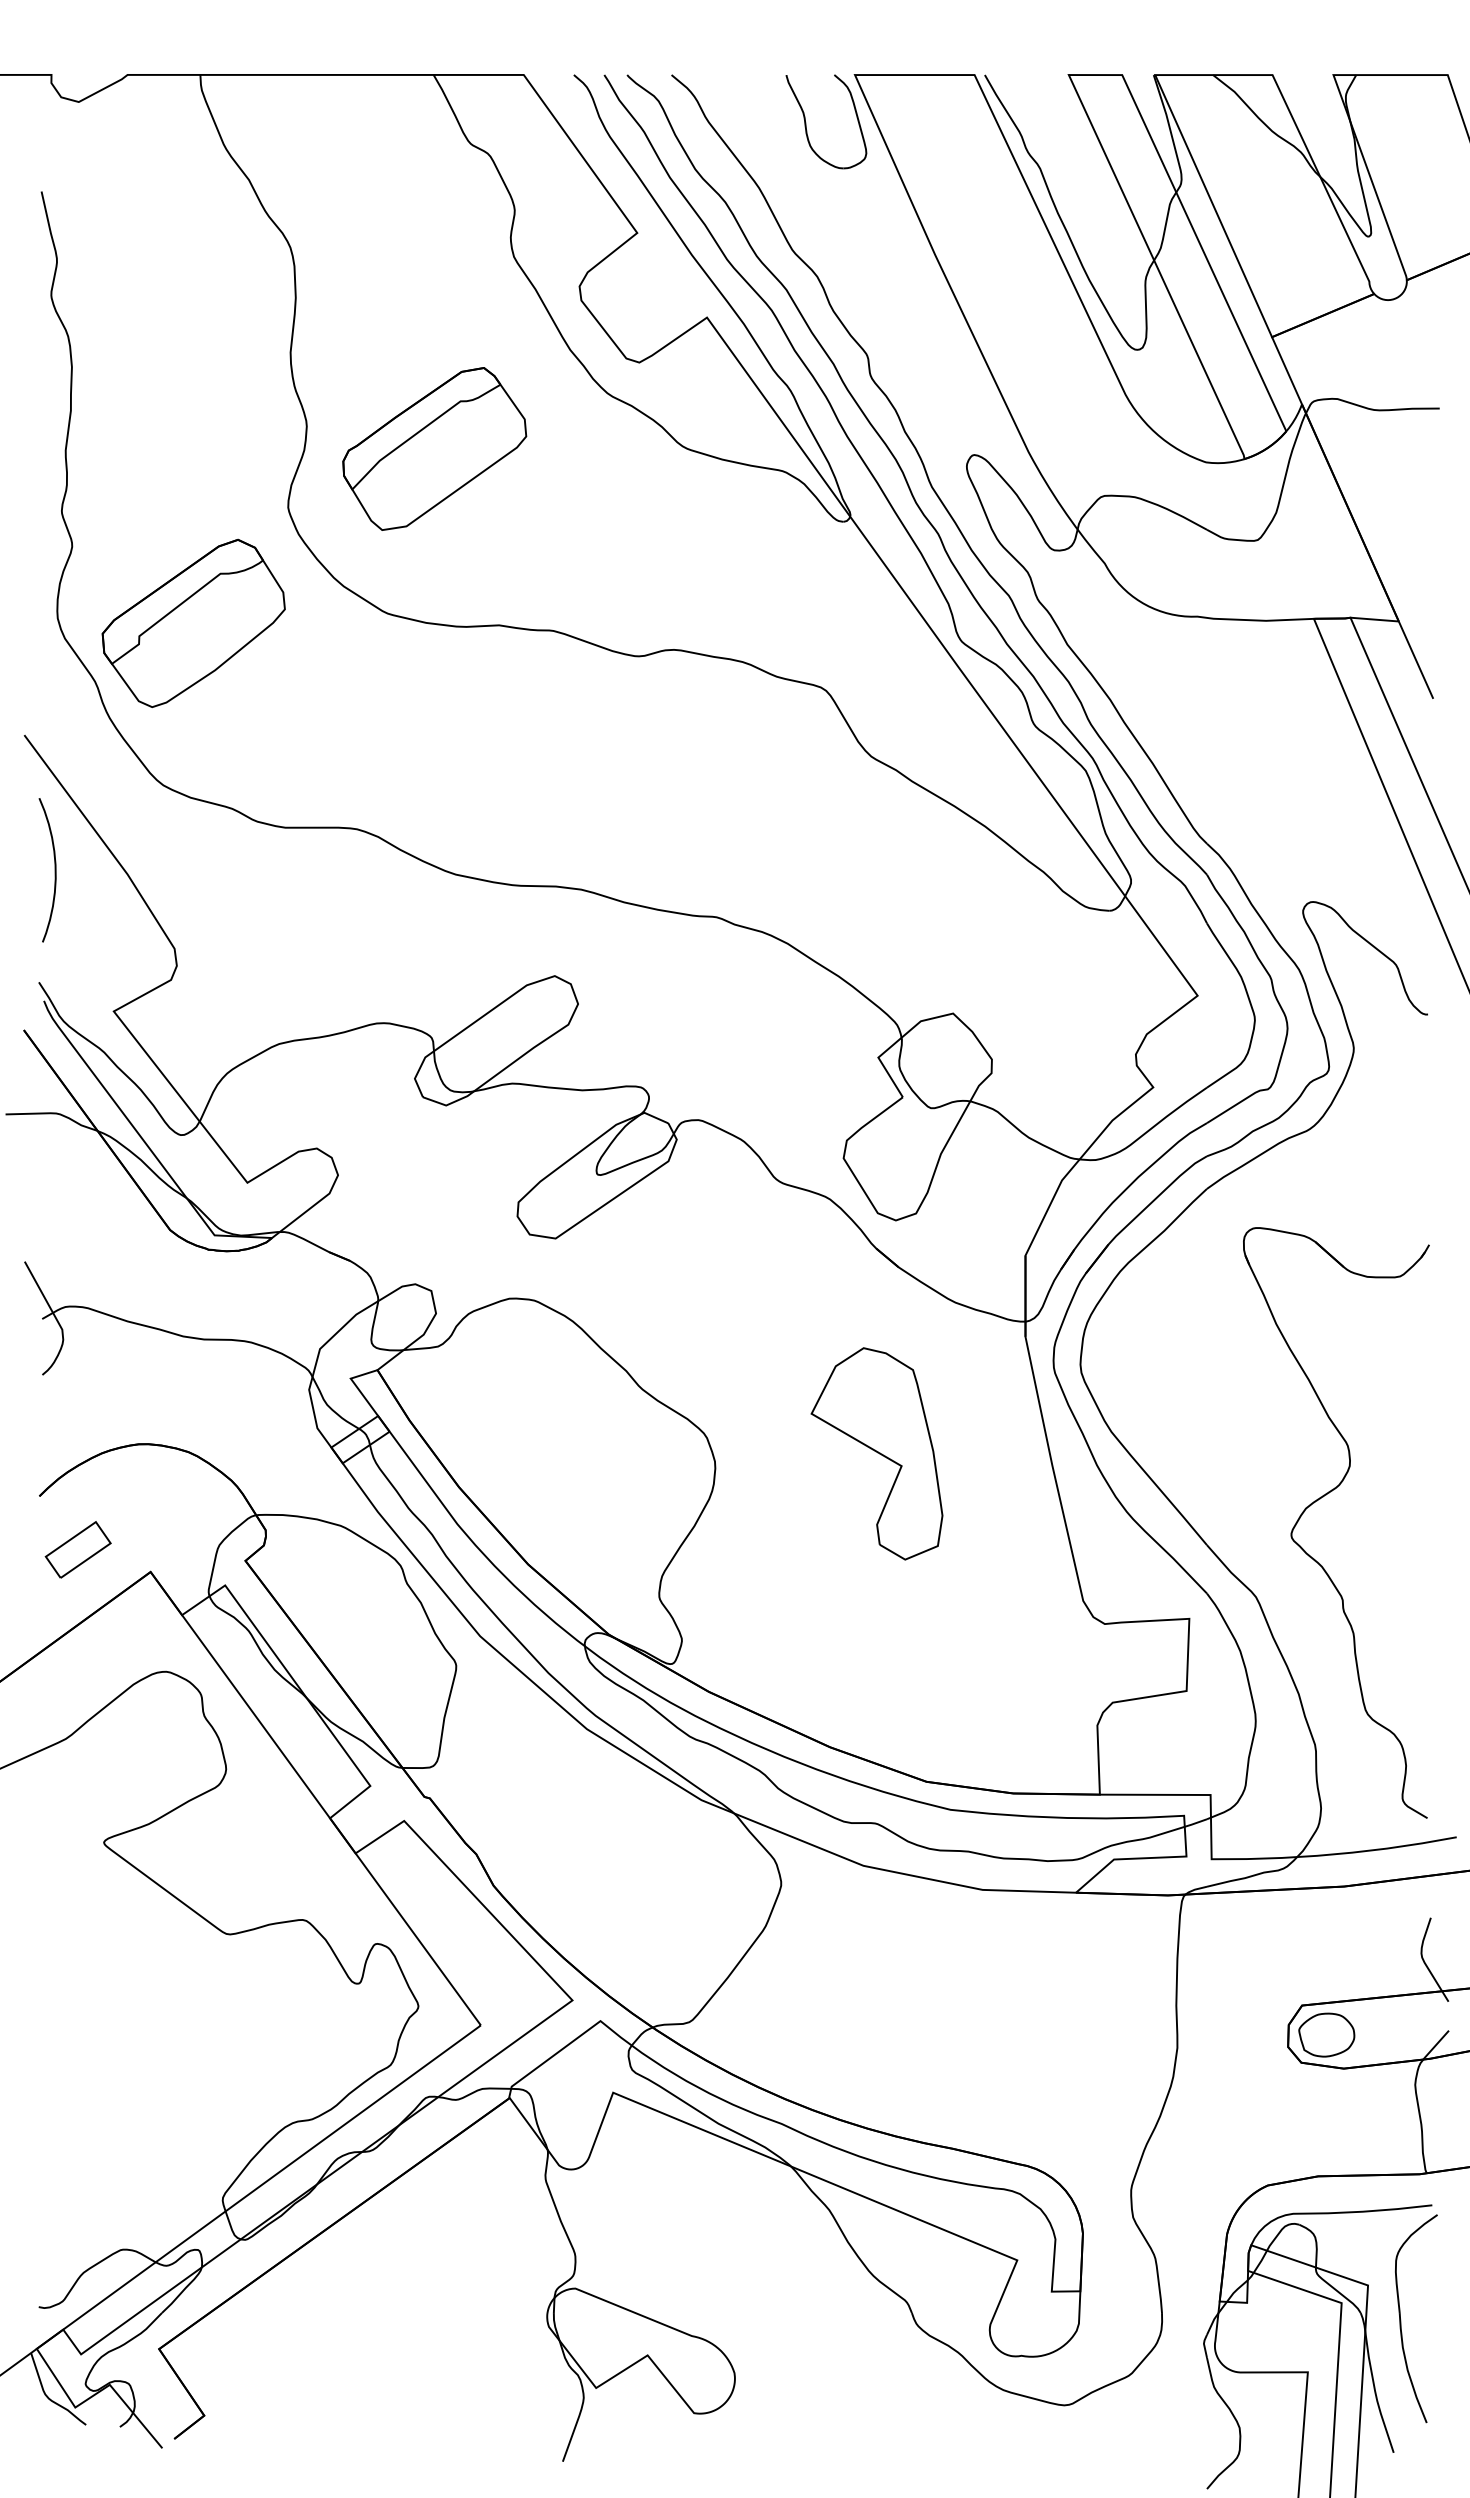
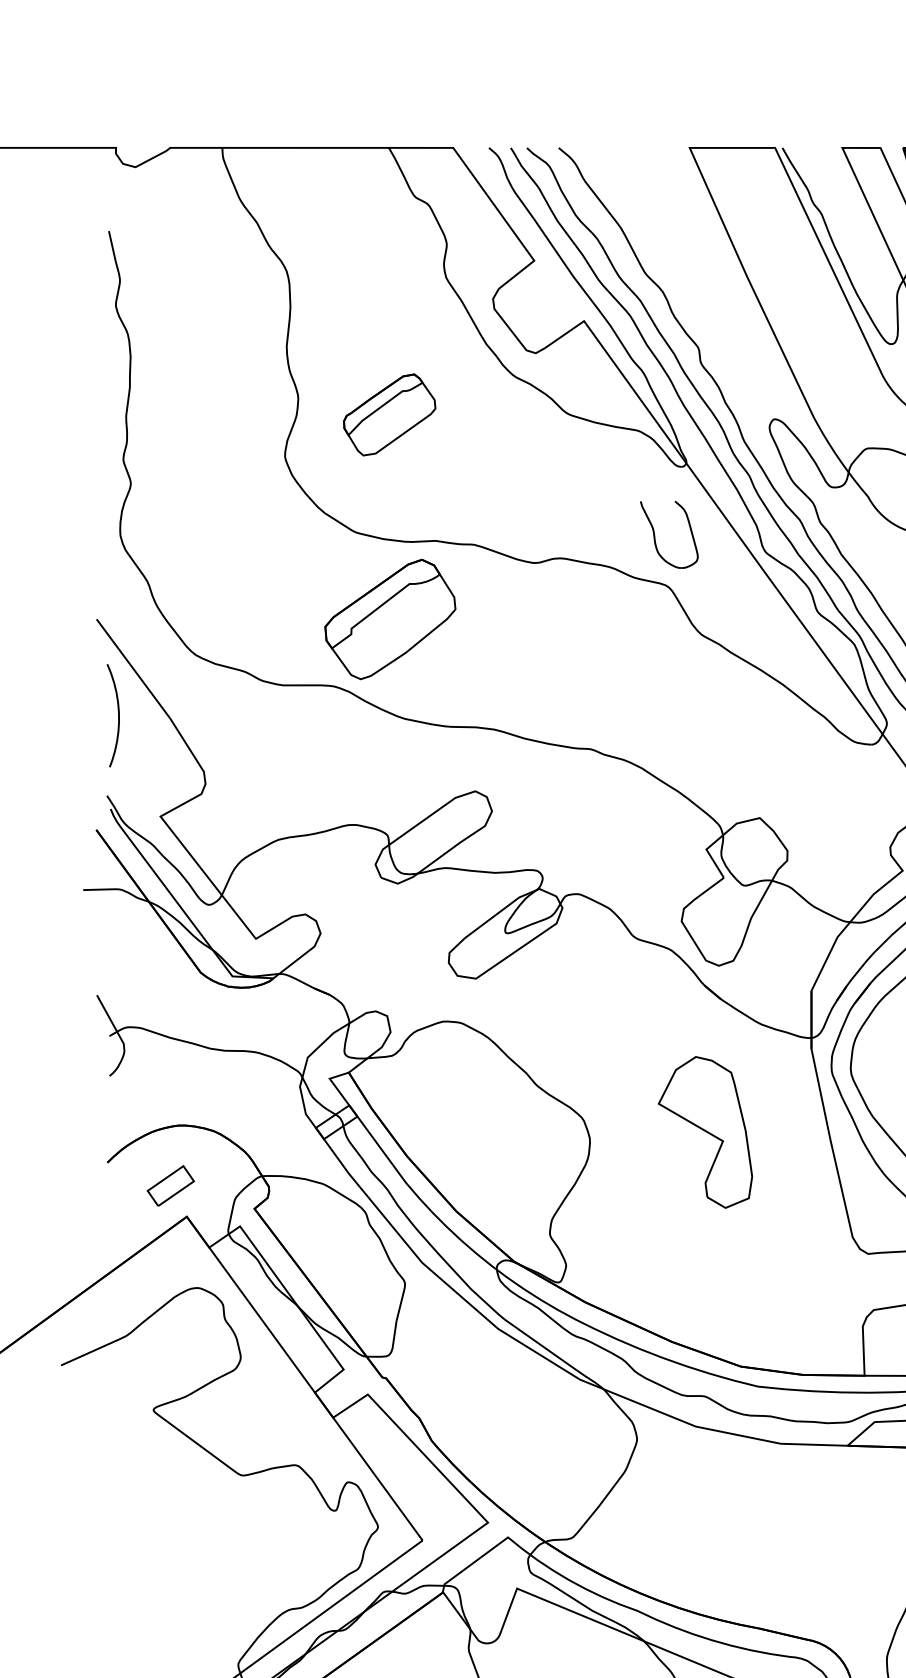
part: (806, 122) -> (655, 535), moved
part: (434, 448) -> (389, 414), size x0.7
part: (193, 622) -> (390, 618), moved
part: (77, 1549) -> (170, 1185), moved

